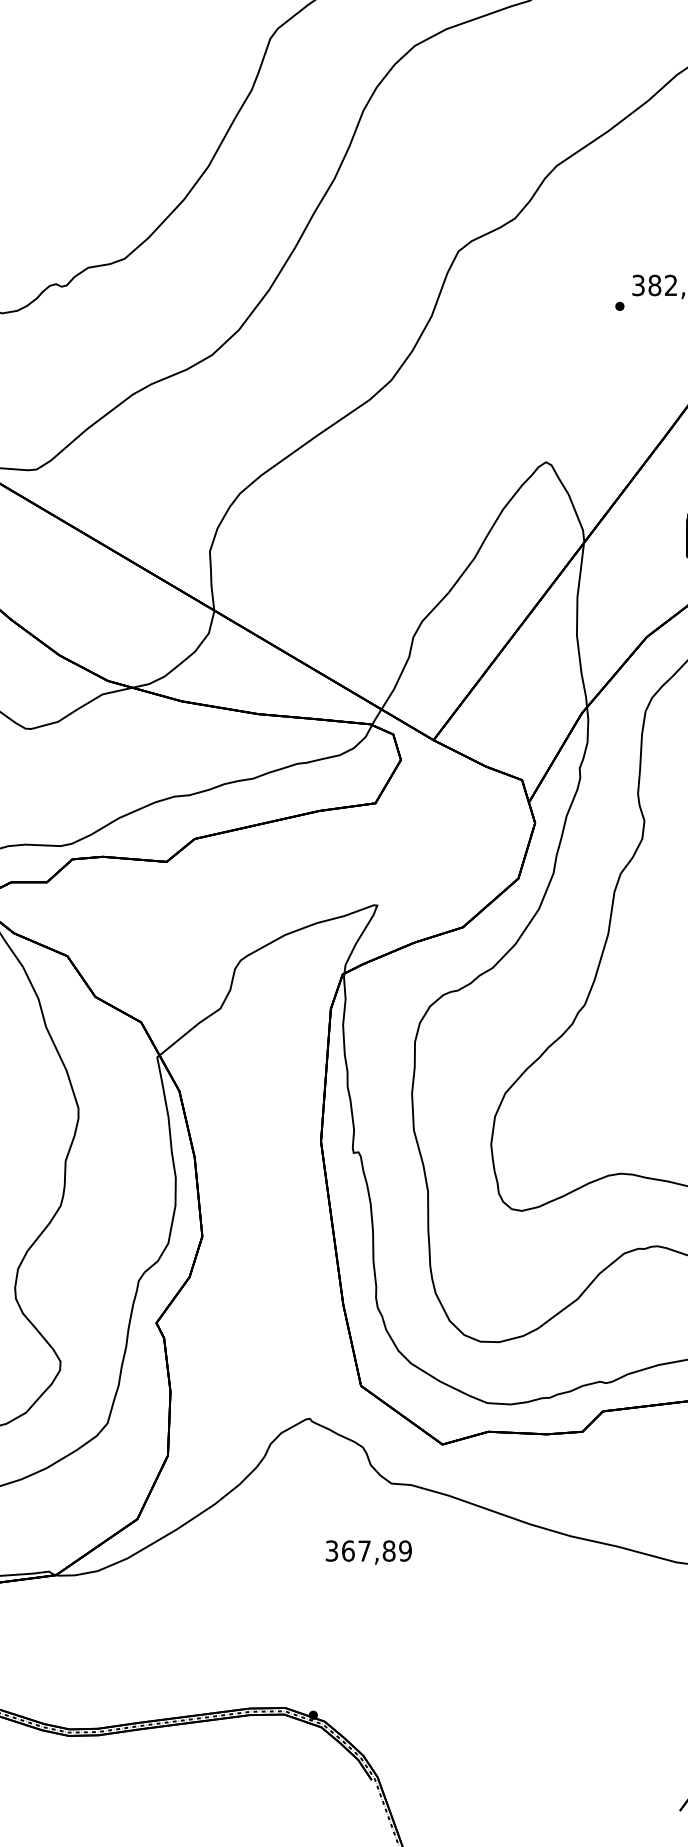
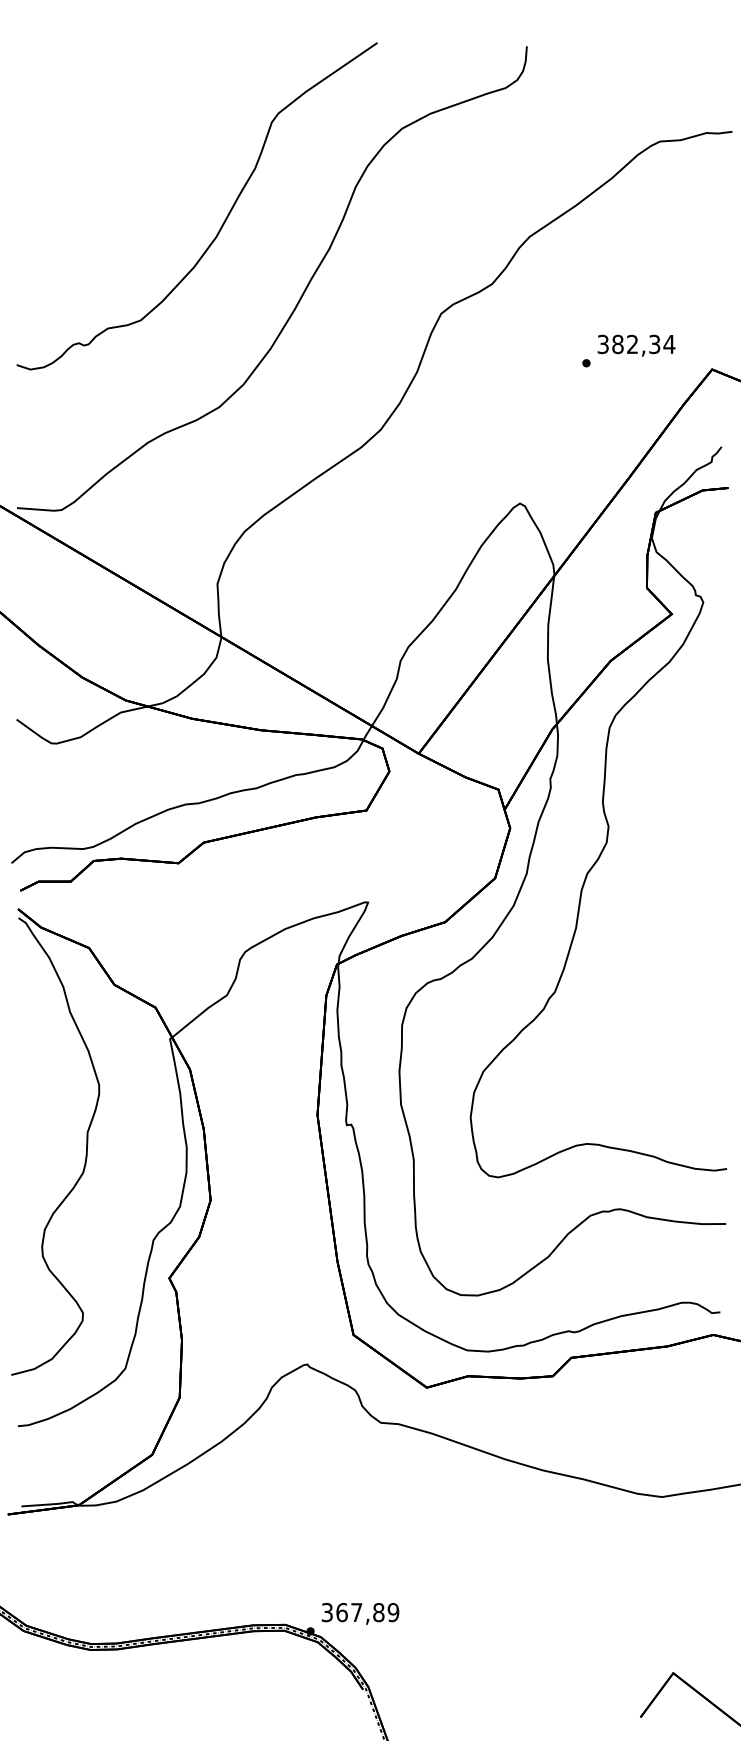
text: (368, 1552) -> (360, 1613), moved

